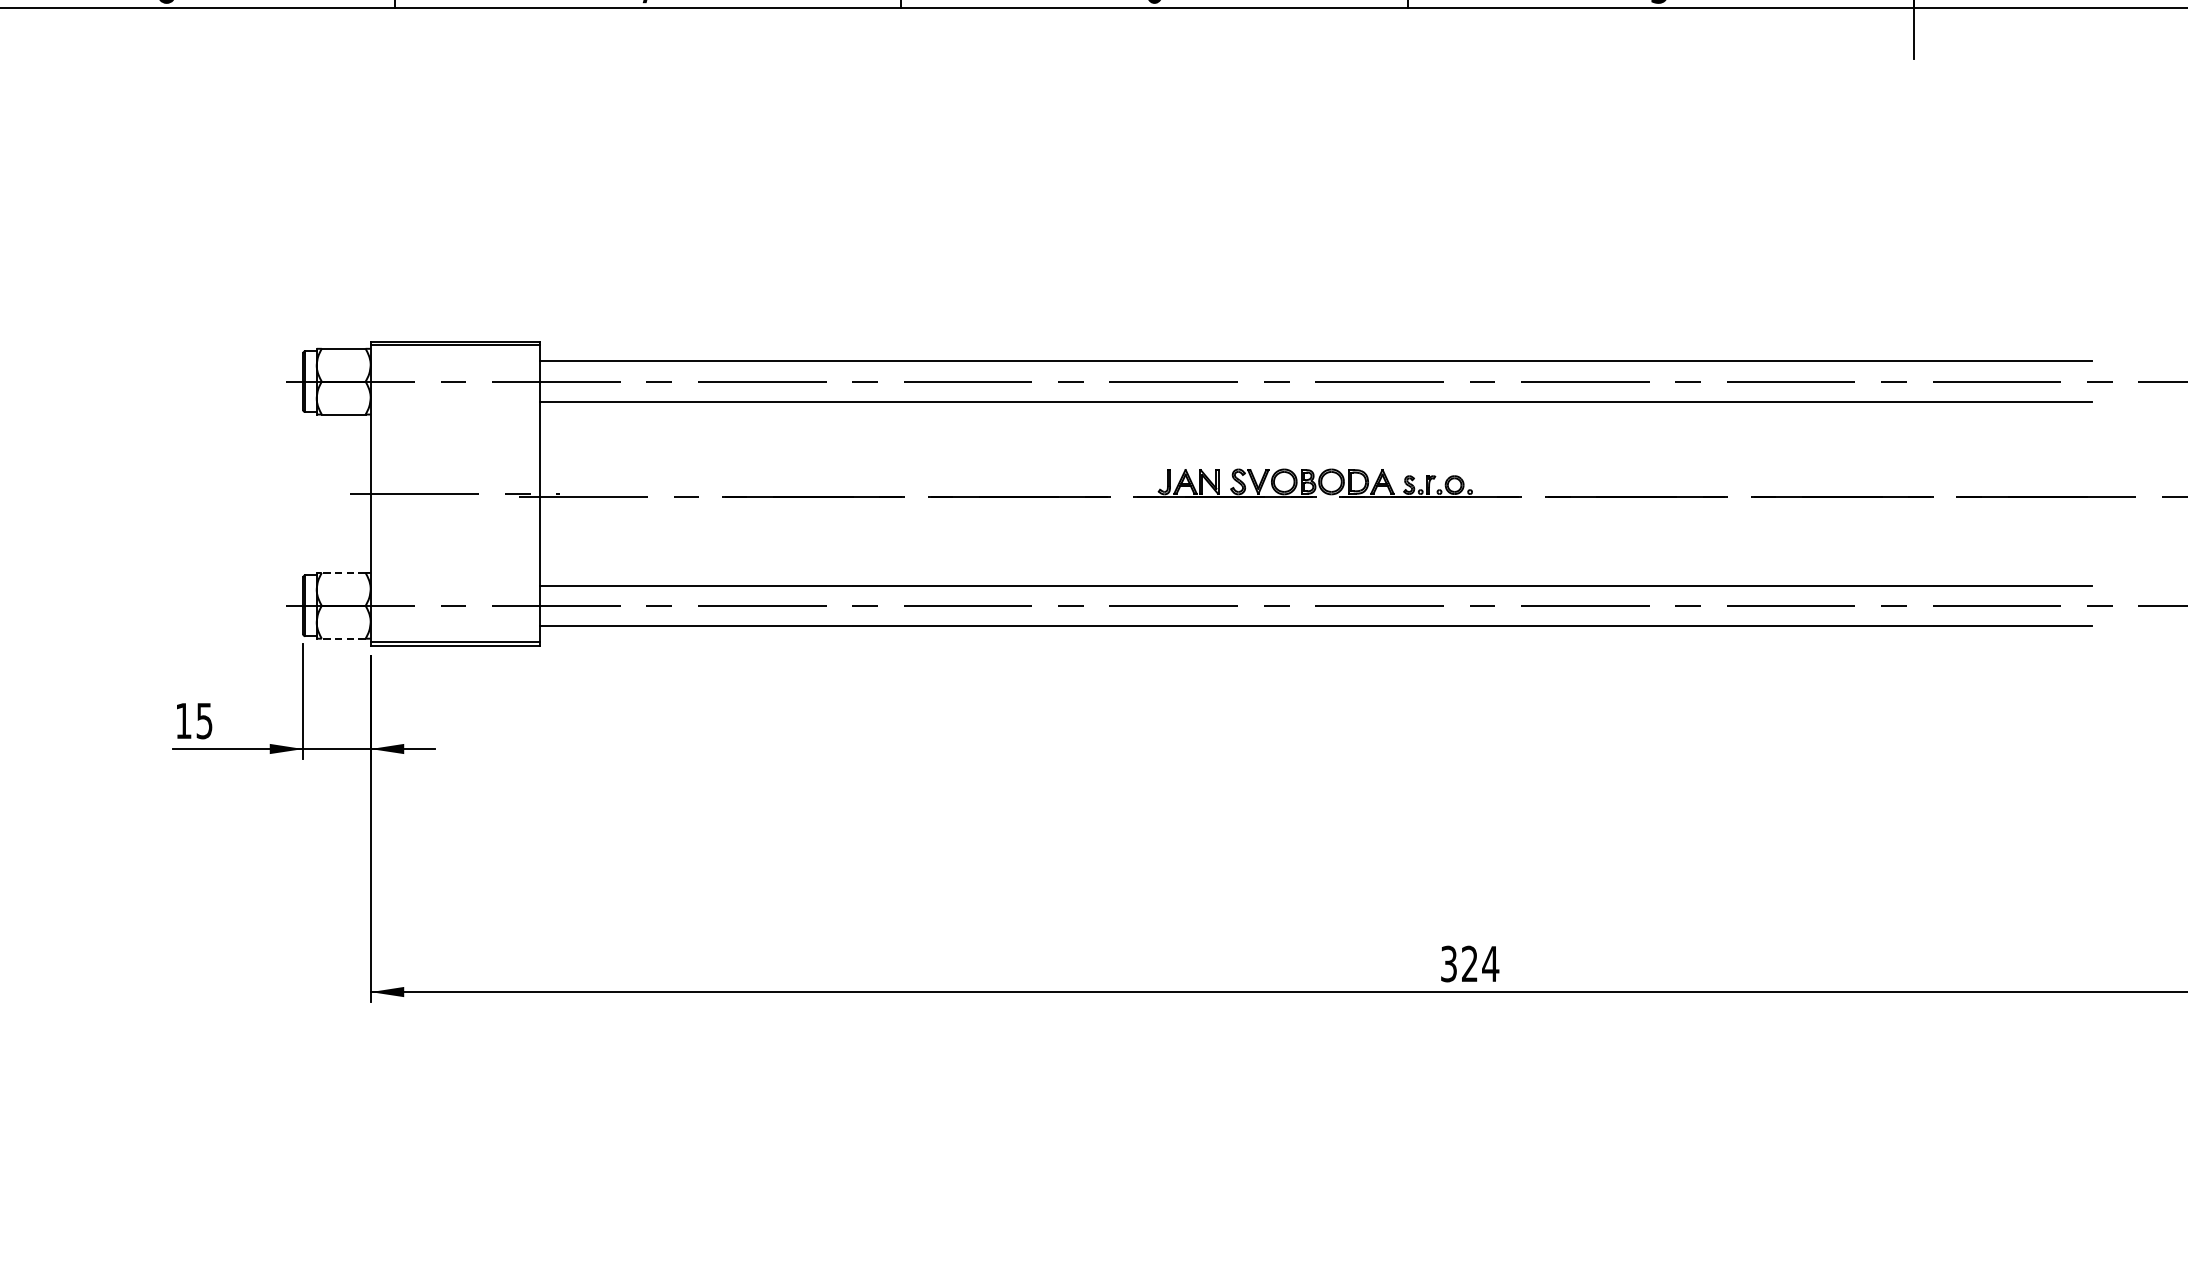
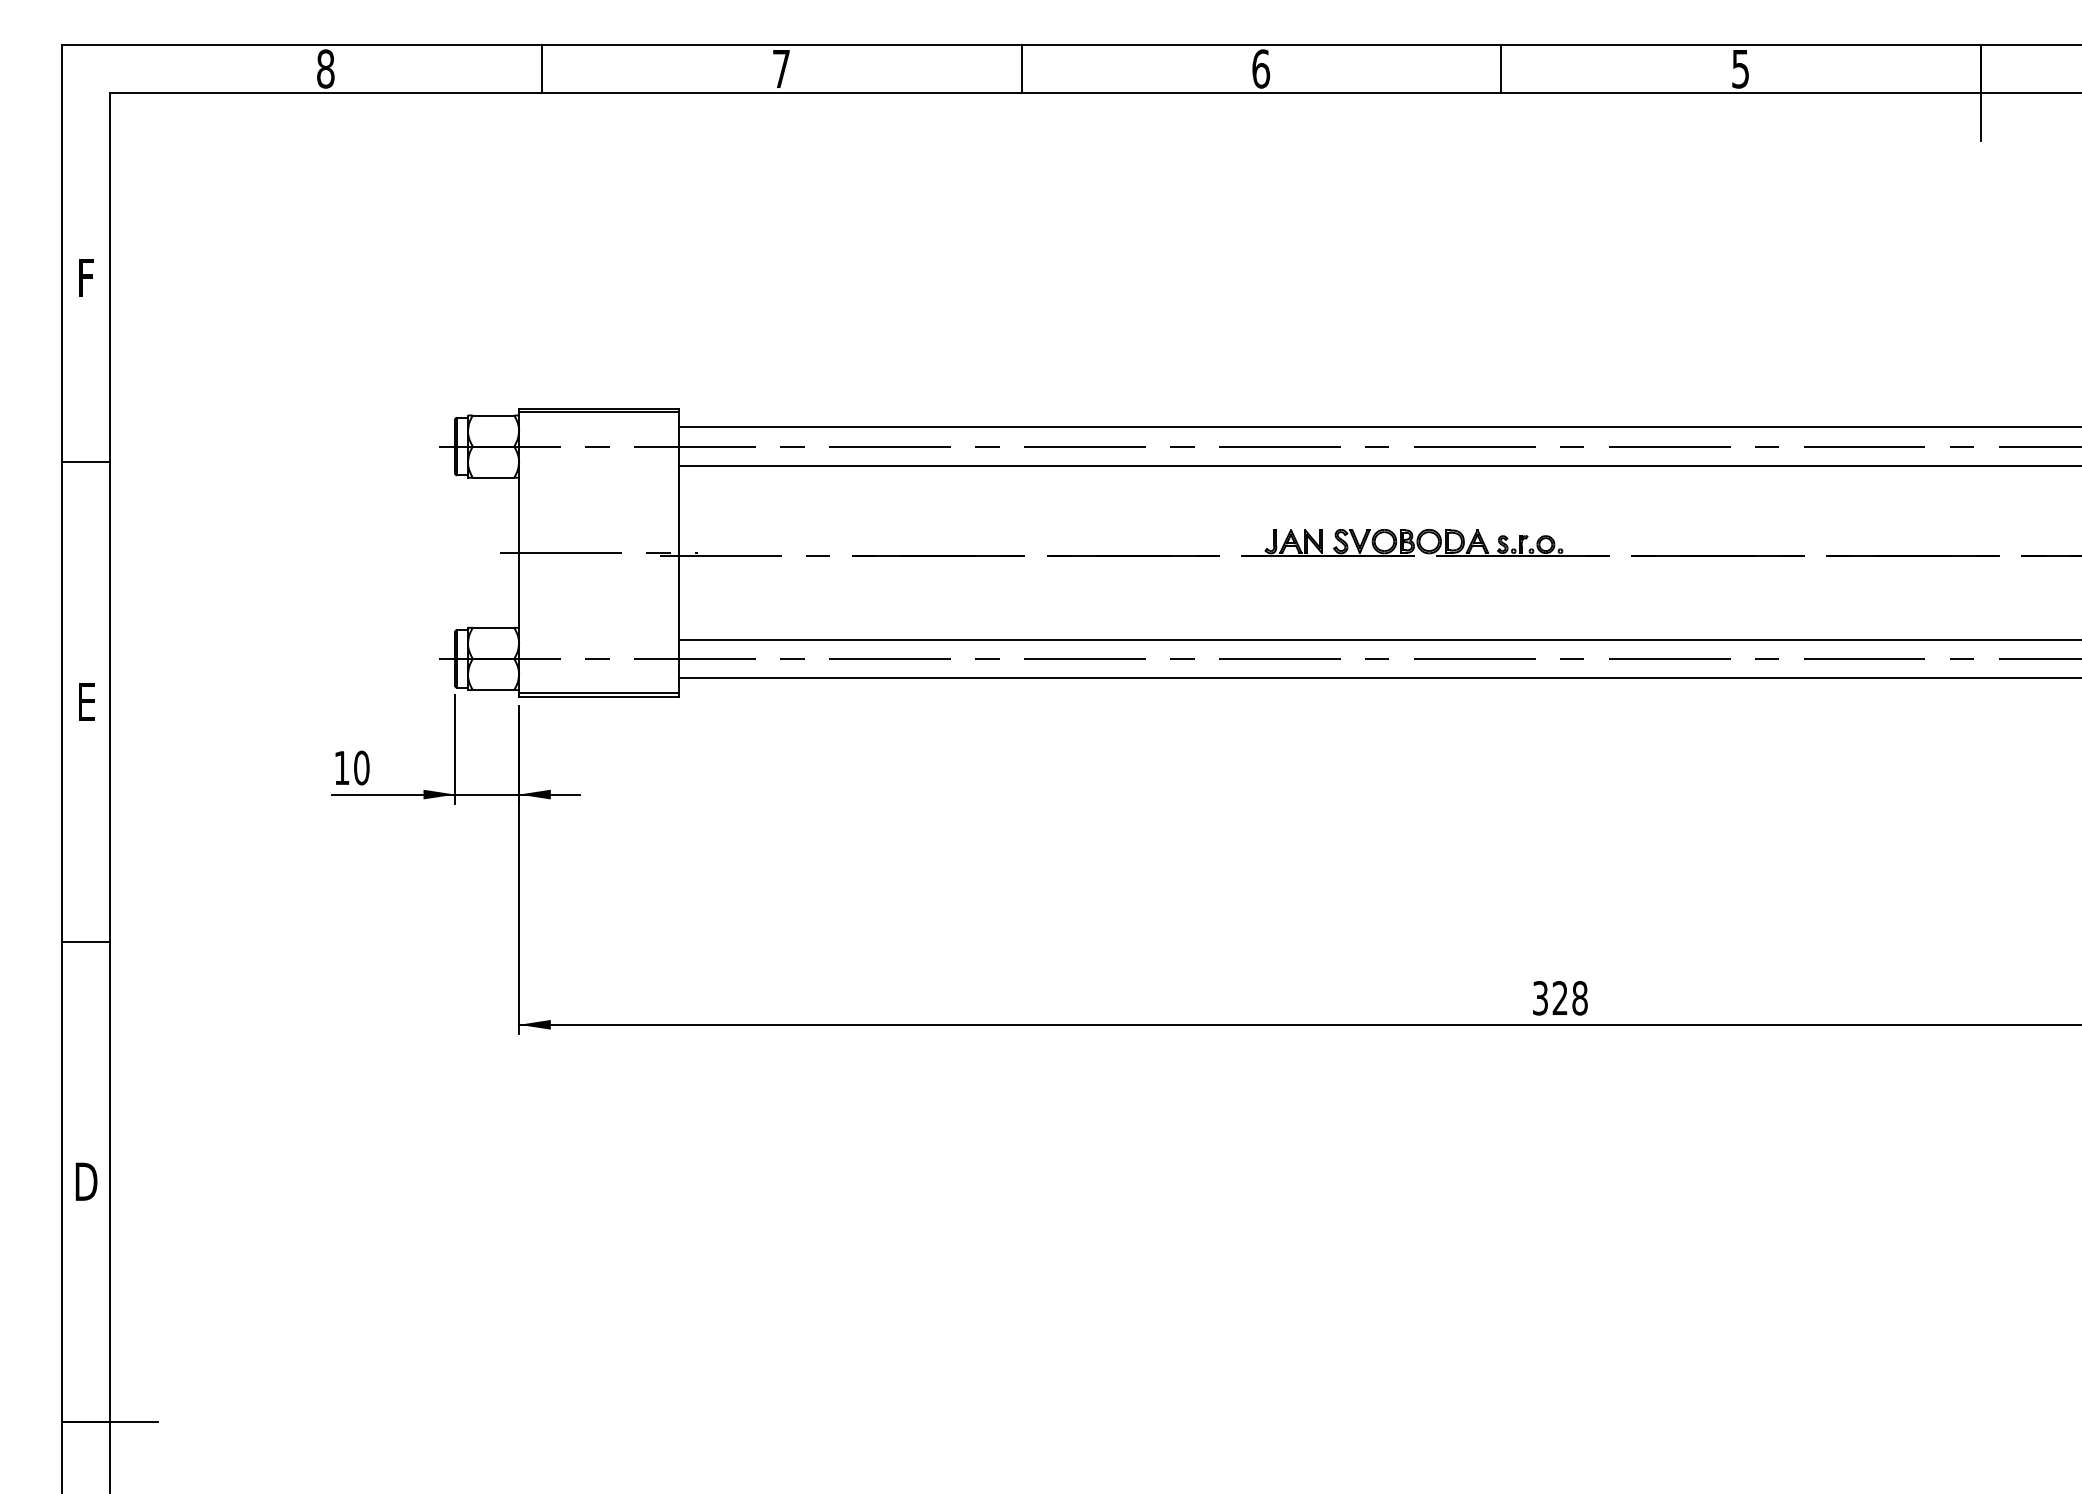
line: (343, 572) -> (493, 627), dashed -> solid
line: (343, 639) -> (493, 690), dashed -> solid
text: (204, 720) -> (361, 767), 15 -> 10
text: (1490, 964) -> (1579, 998), 324 -> 328

